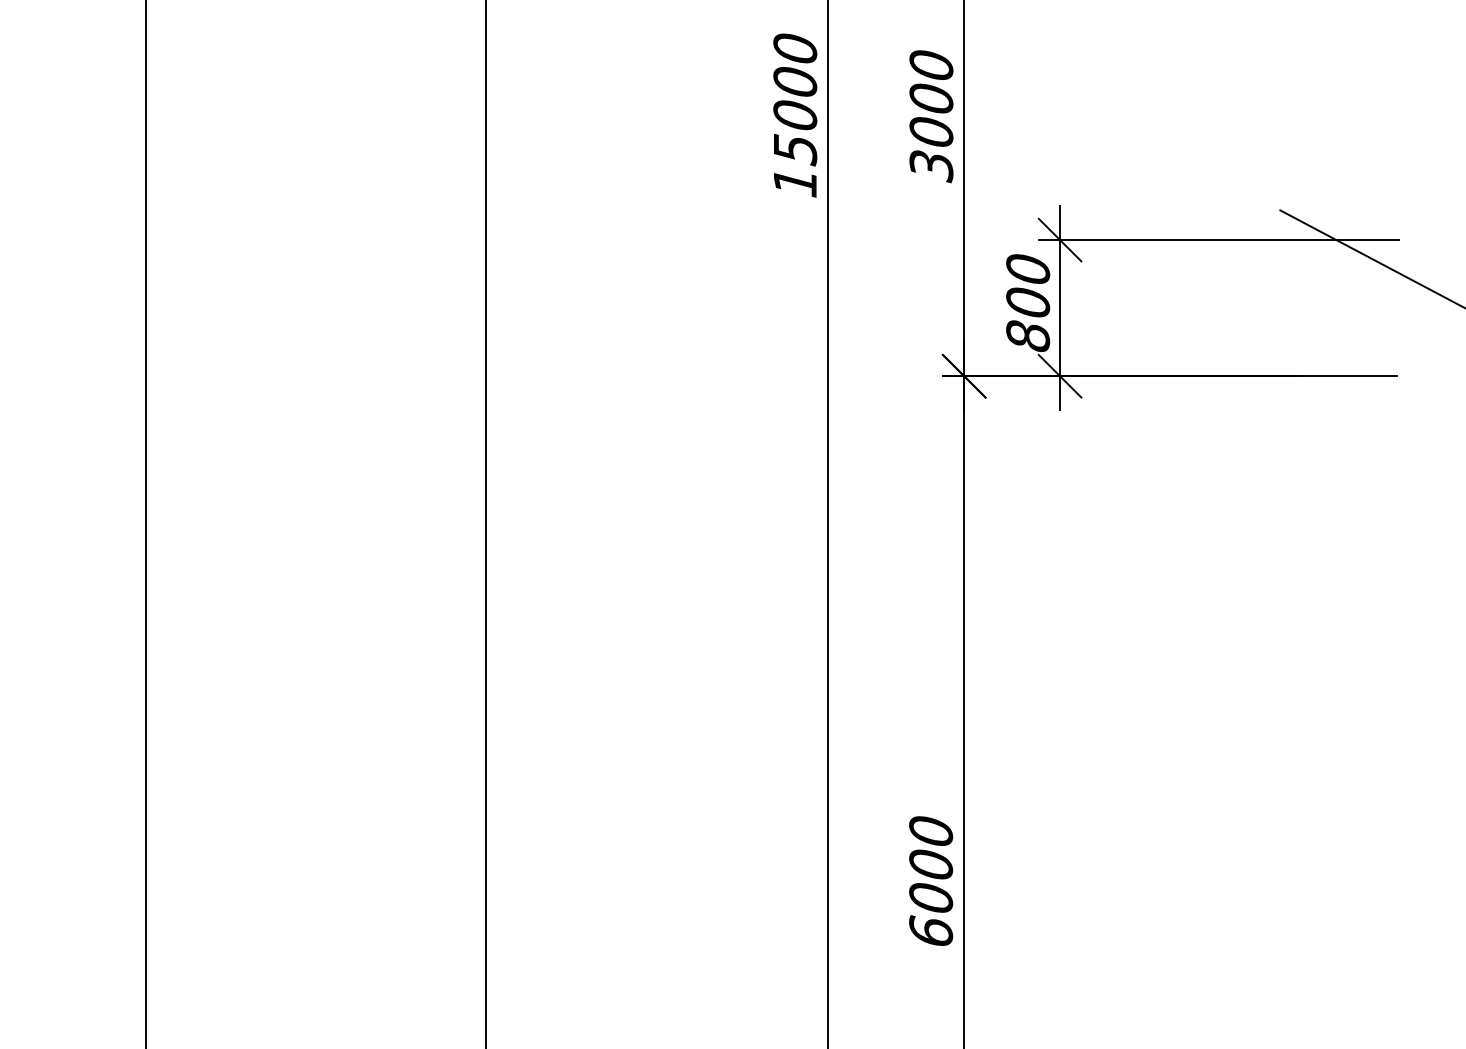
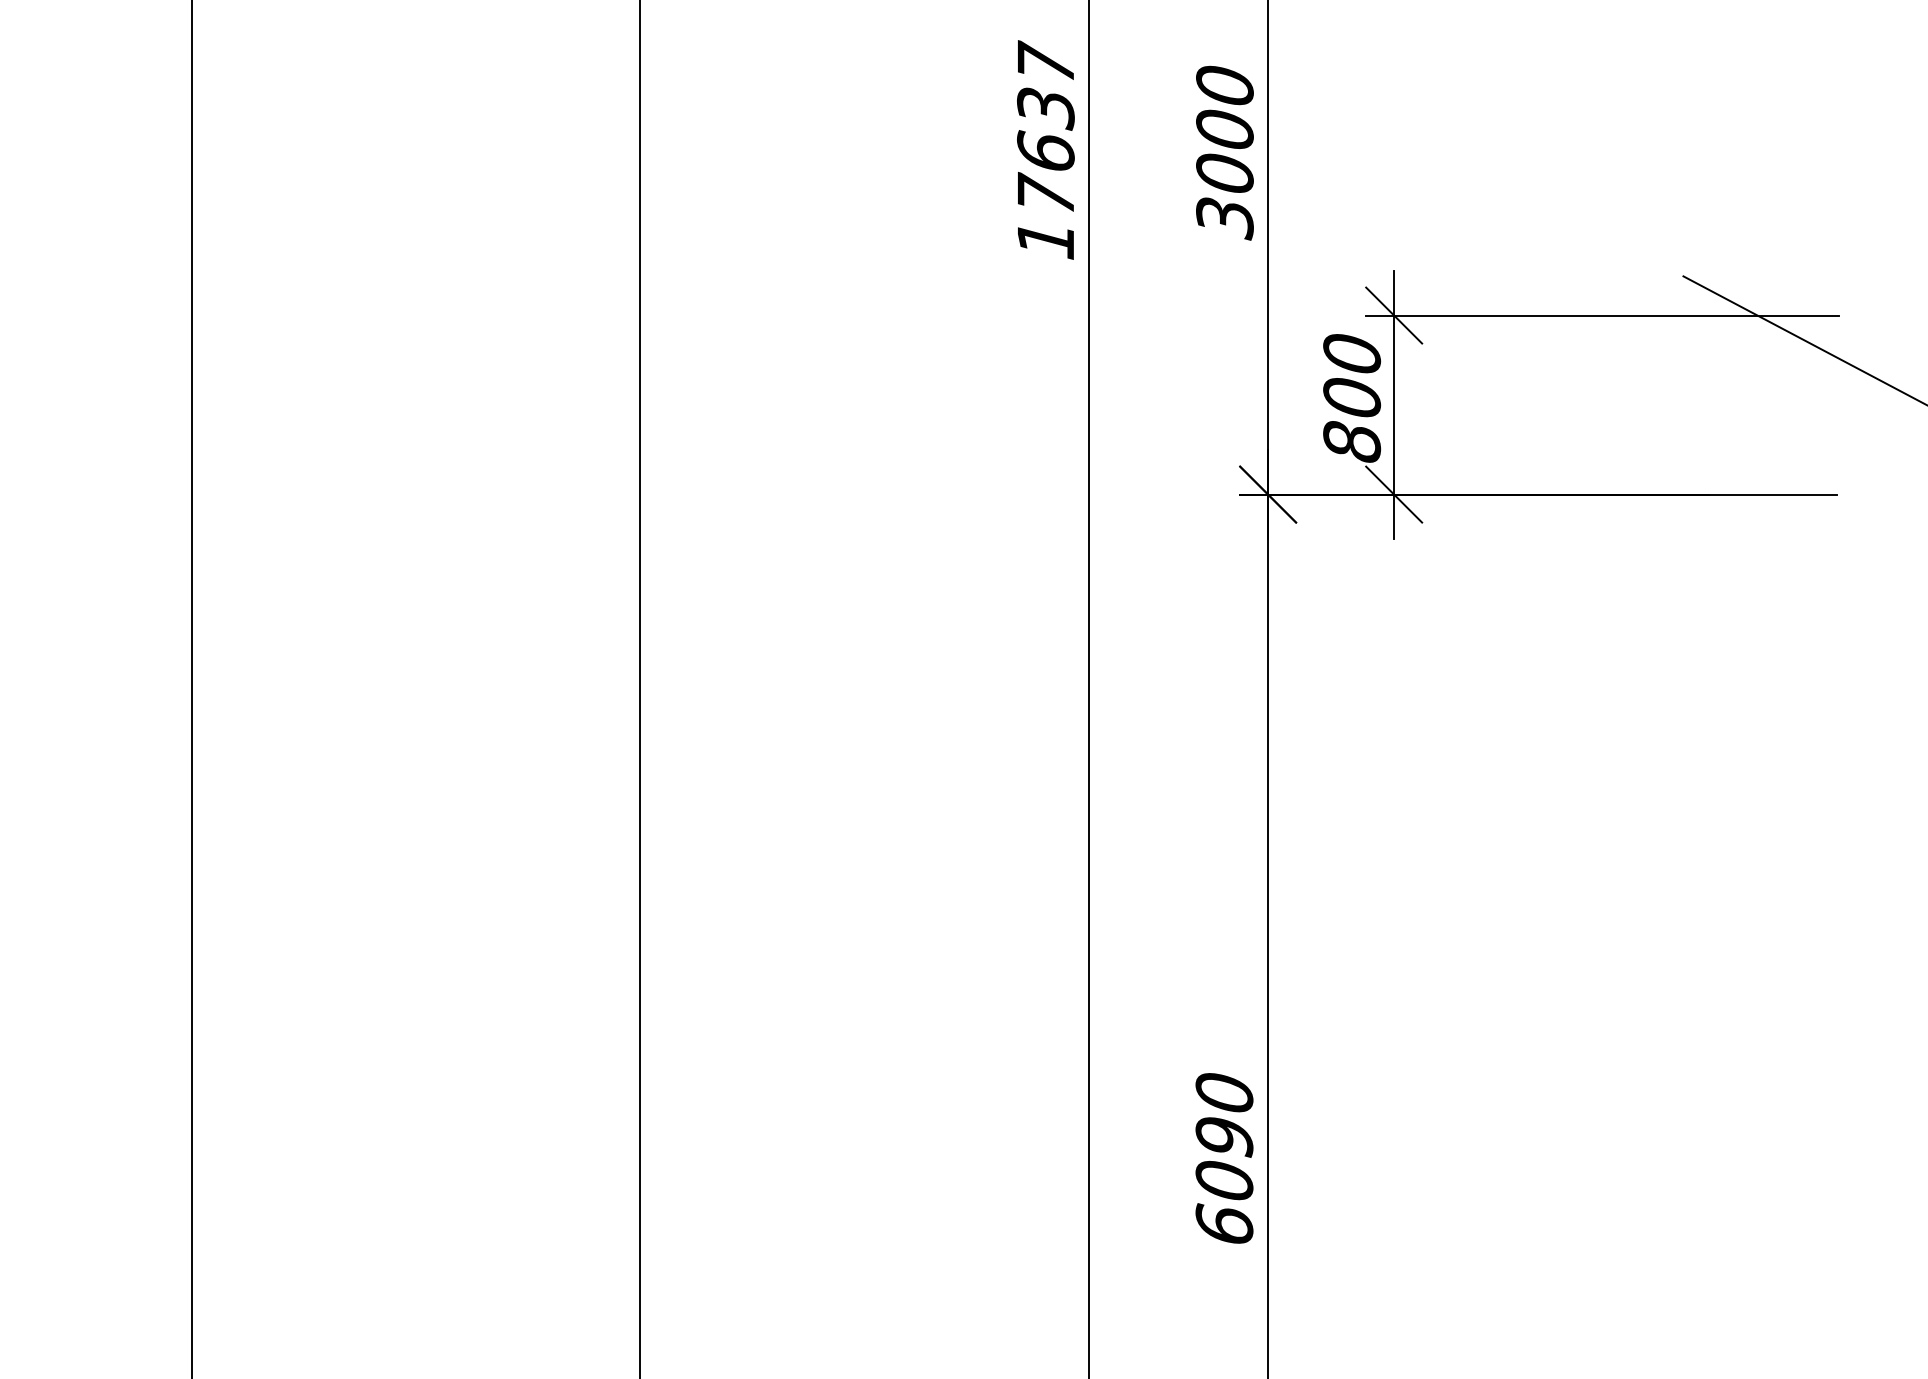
text: (794, 98) -> (1045, 129), 15000 -> 17637
text: (931, 865) -> (1224, 1137), 6000 -> 6090

